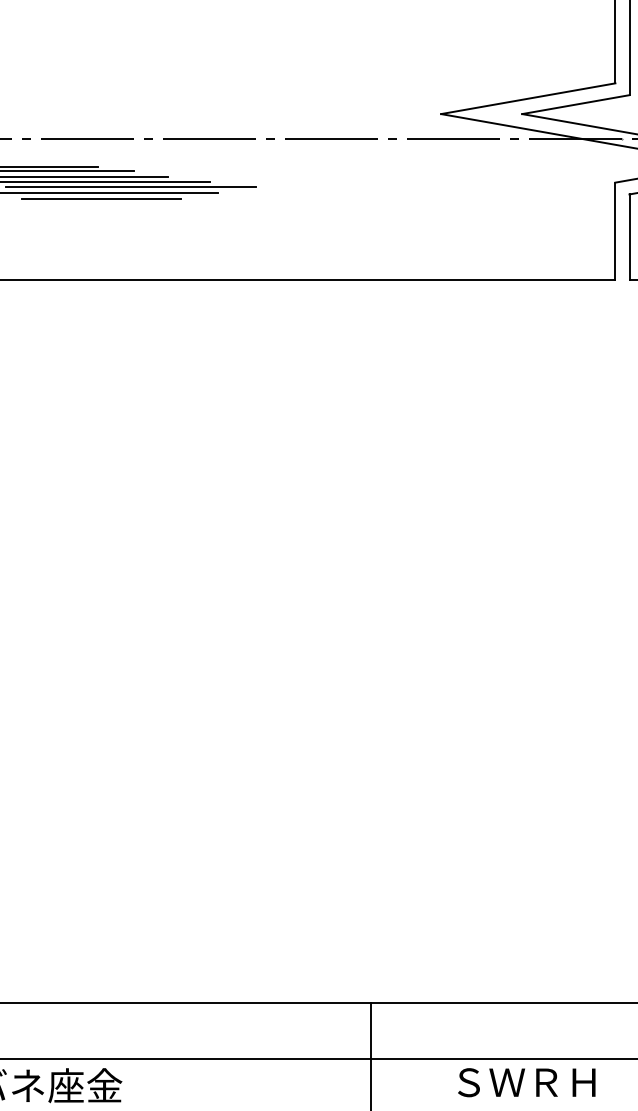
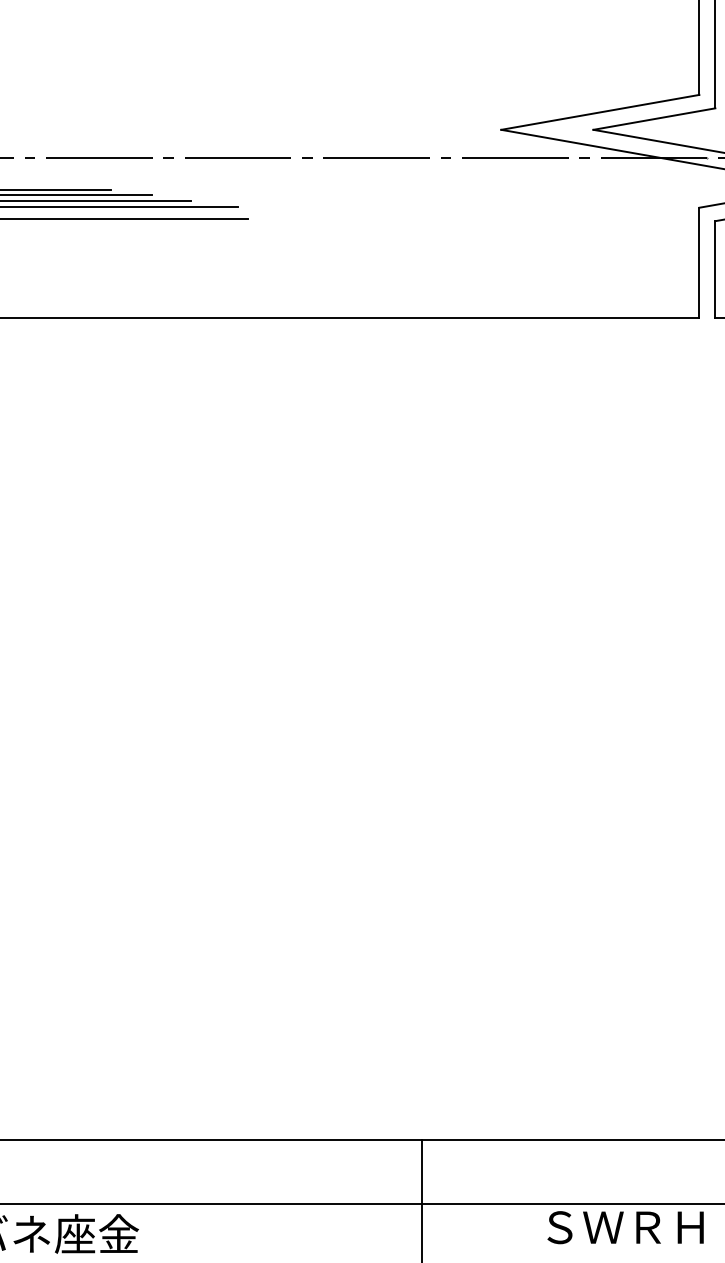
line: (130, 187) -> (148, 213), removed
line: (100, 199) -> (114, 226), removed
text: (526, 1082) -> (625, 1227), moved

